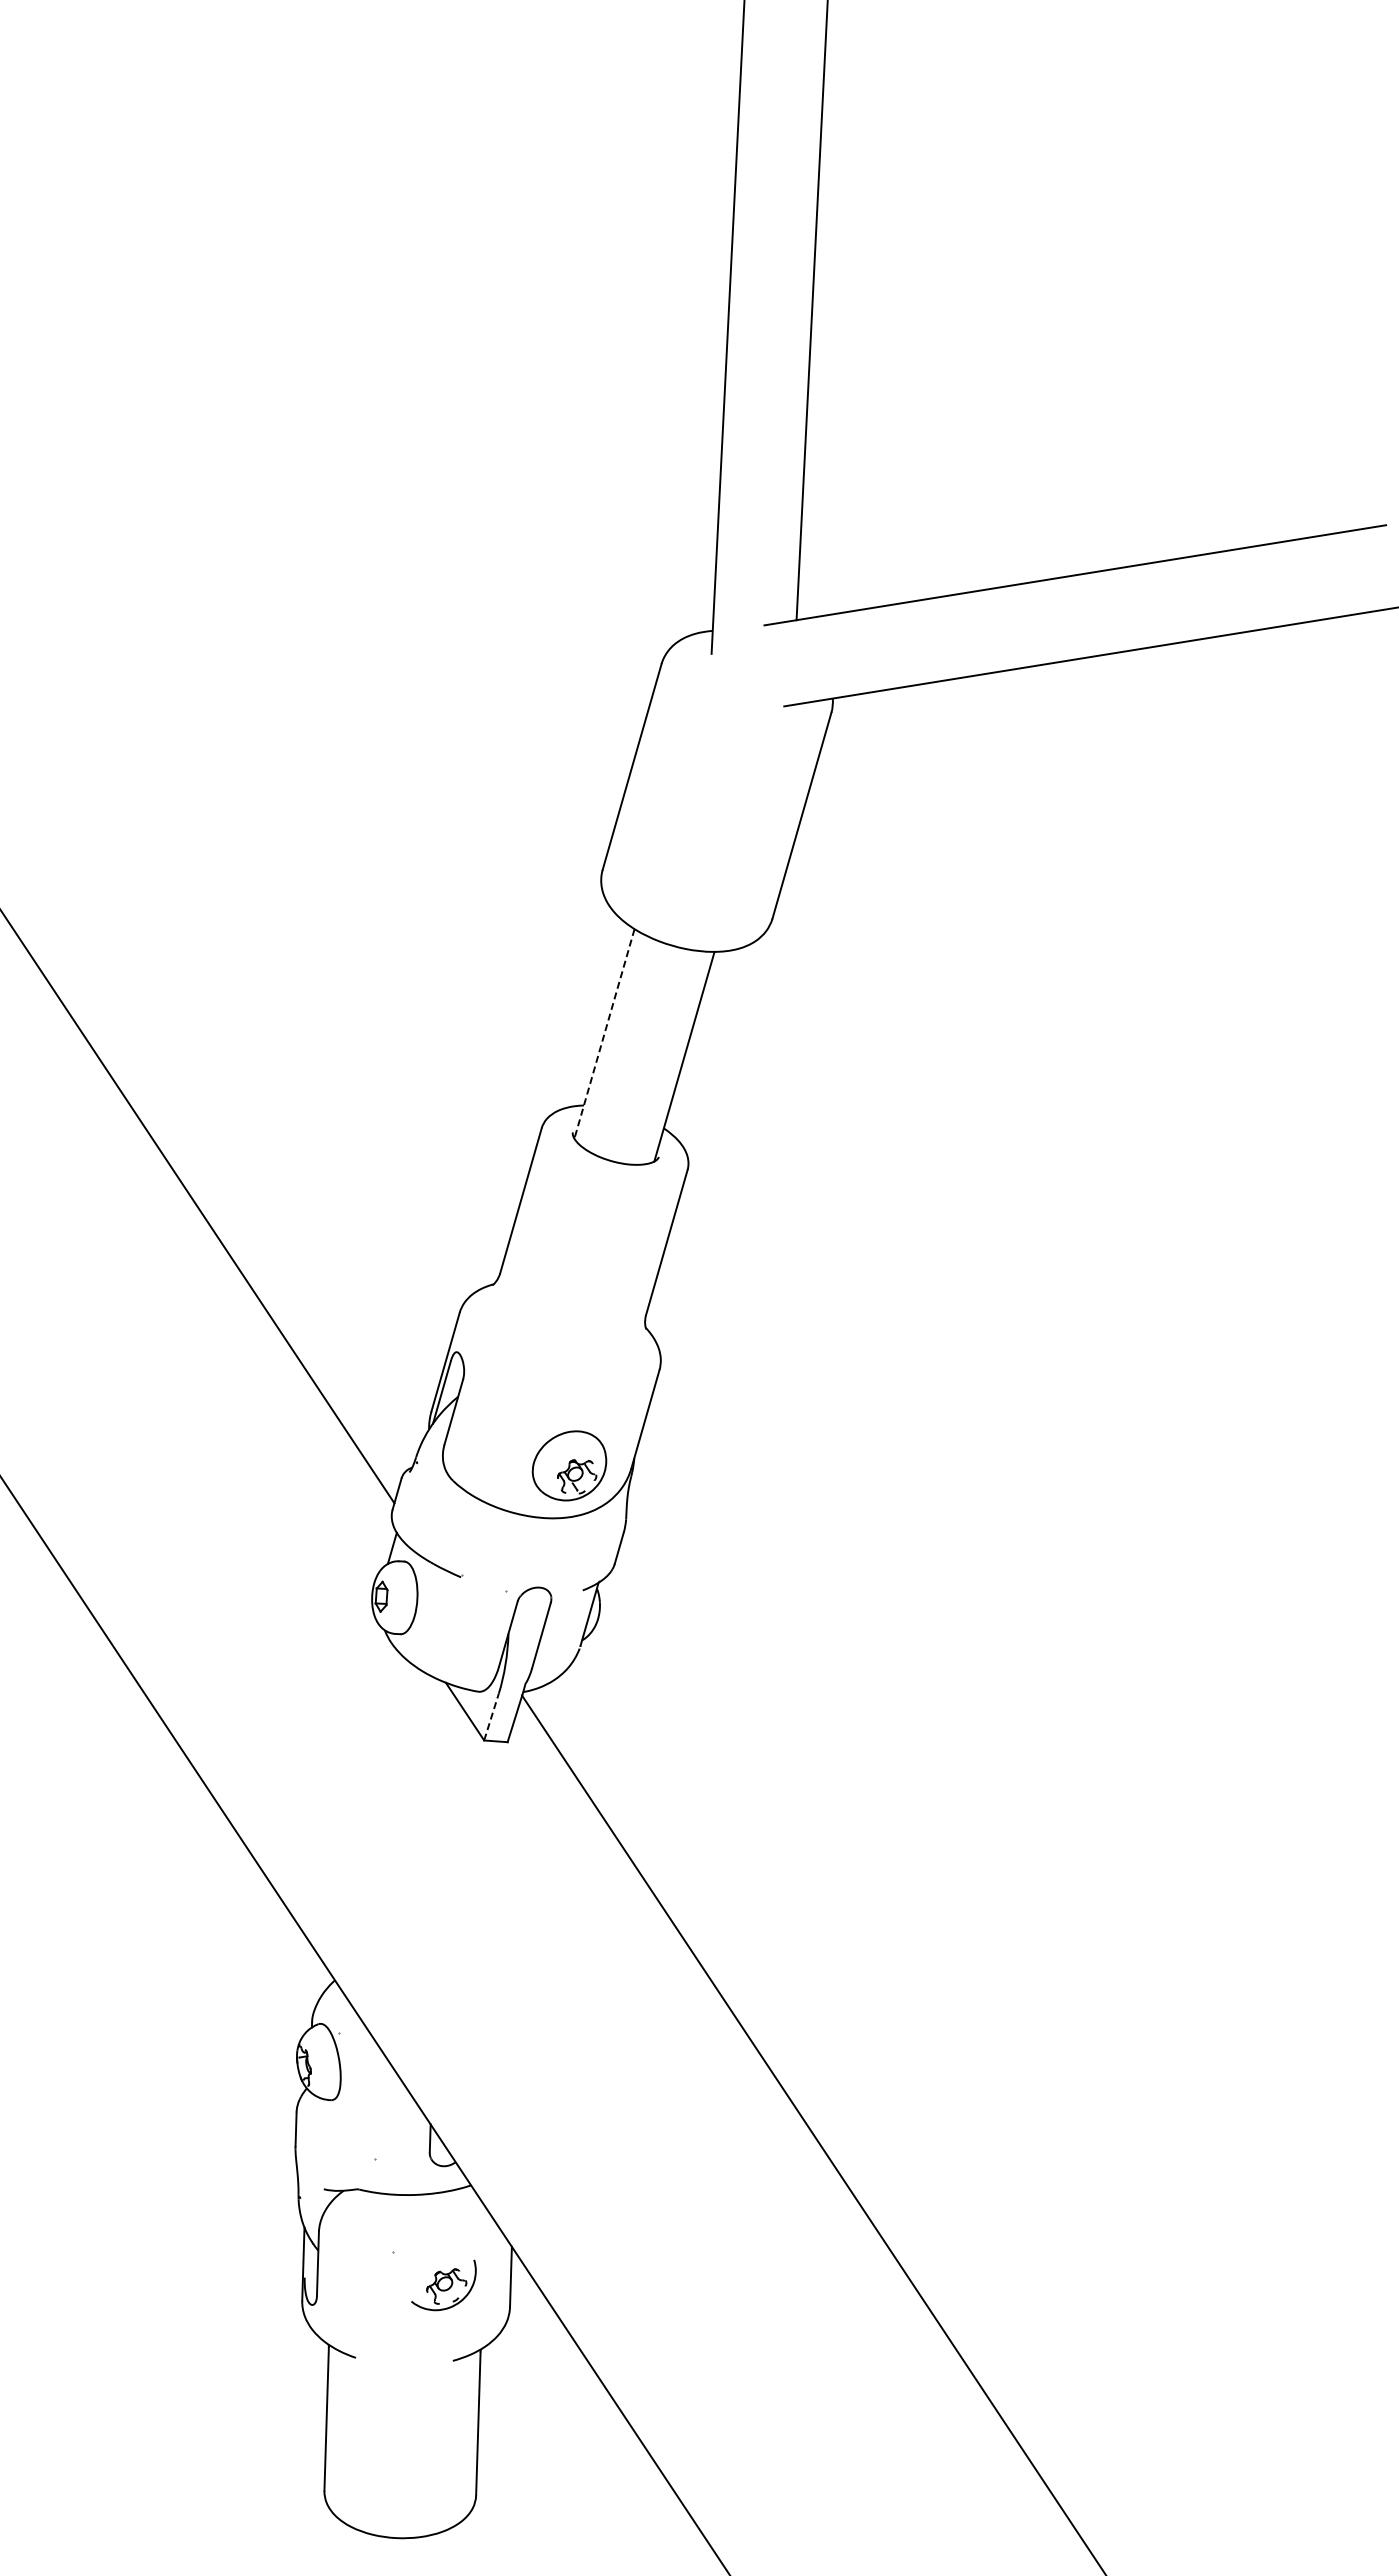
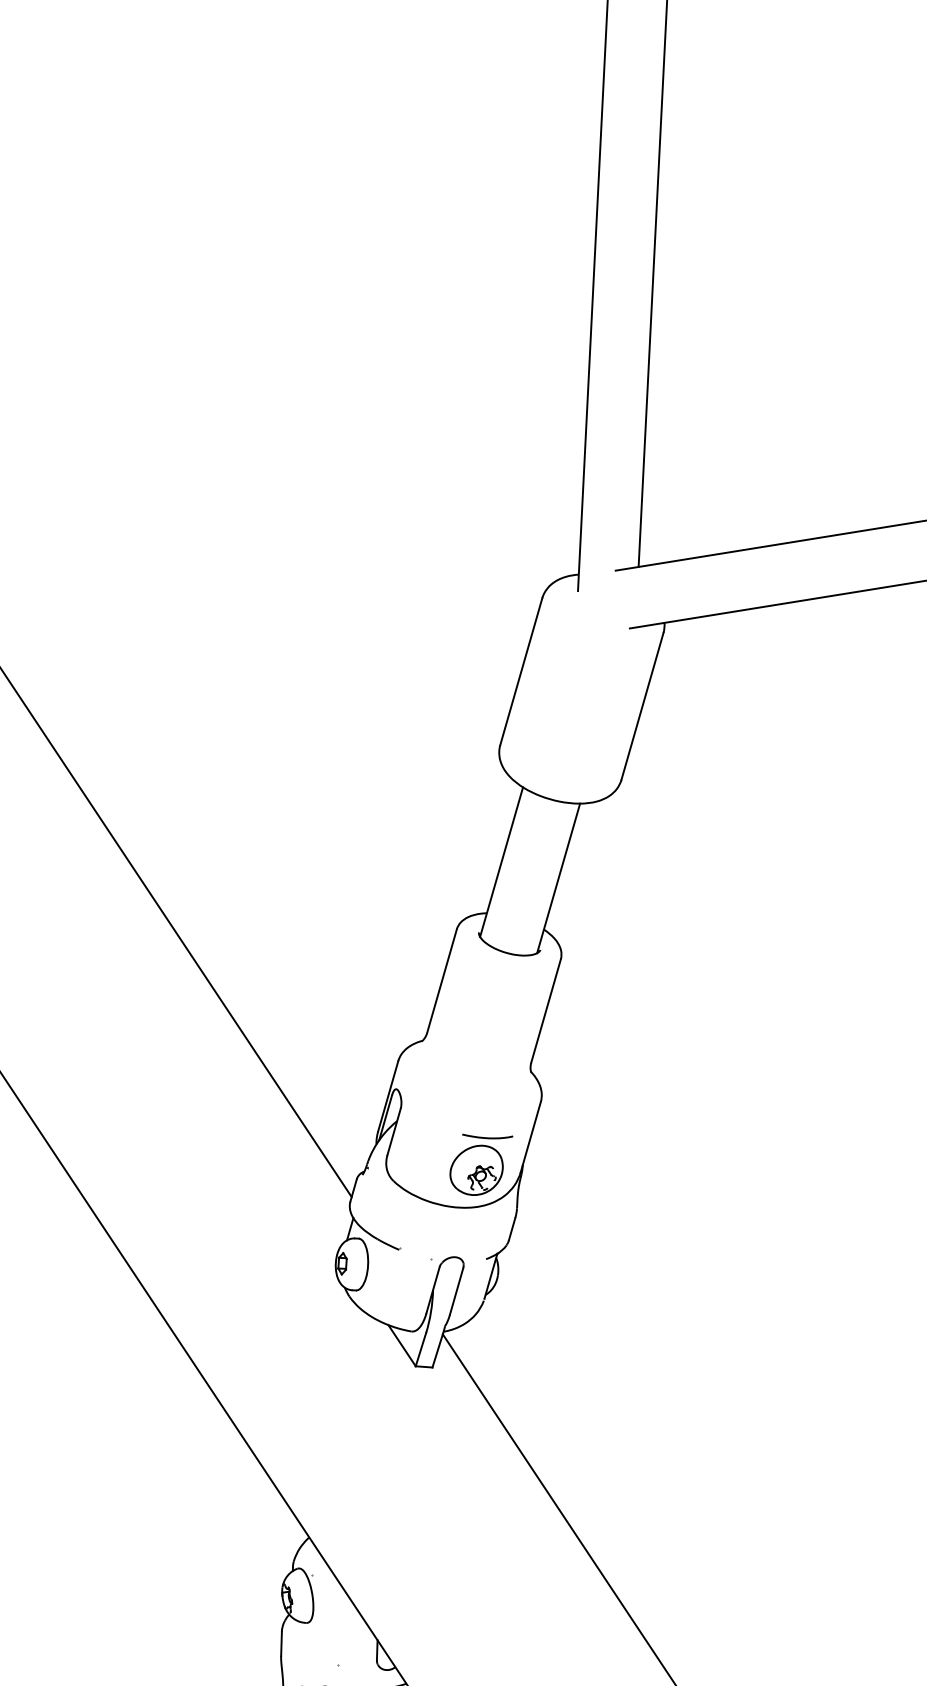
line: (604, 1034) -> (501, 862), dashed -> solid
curve: (583, 1419) -> (486, 1137), added
line: (491, 1717) -> (420, 1349), dashed -> solid

